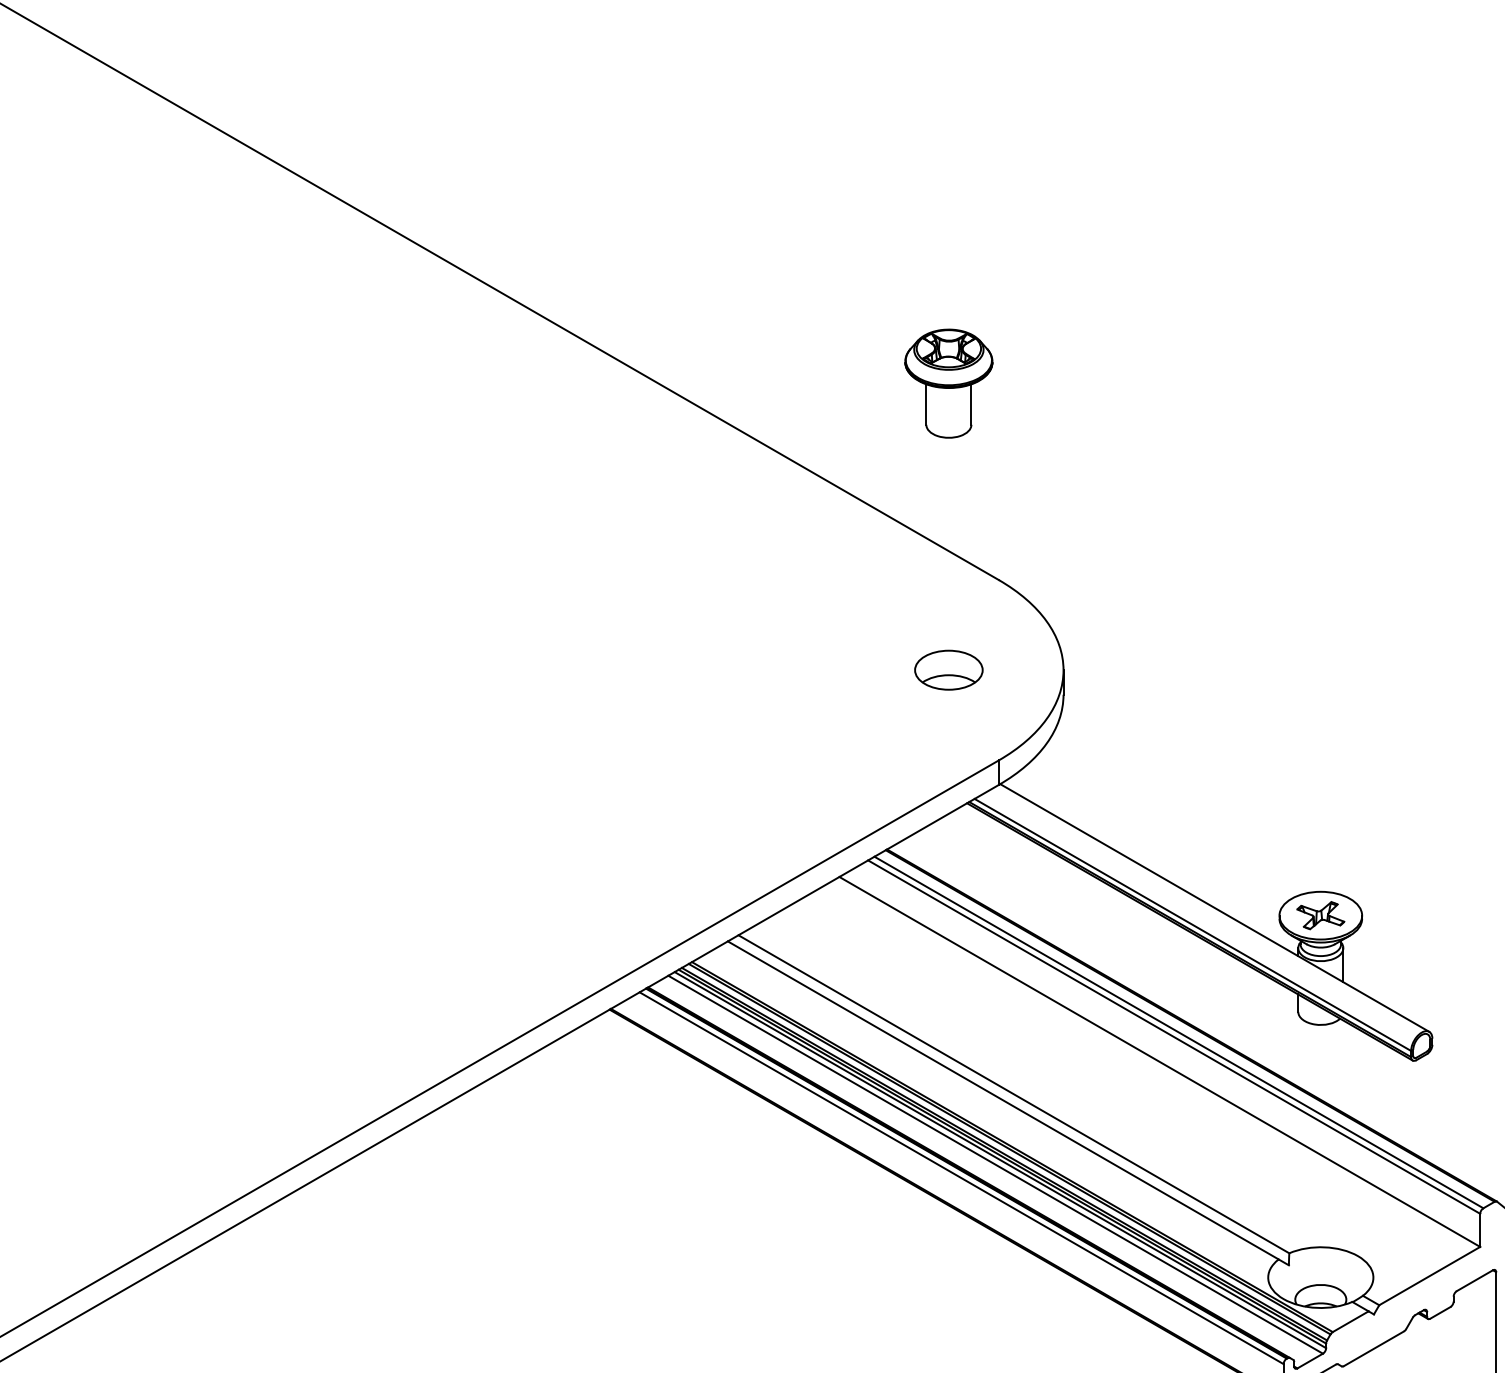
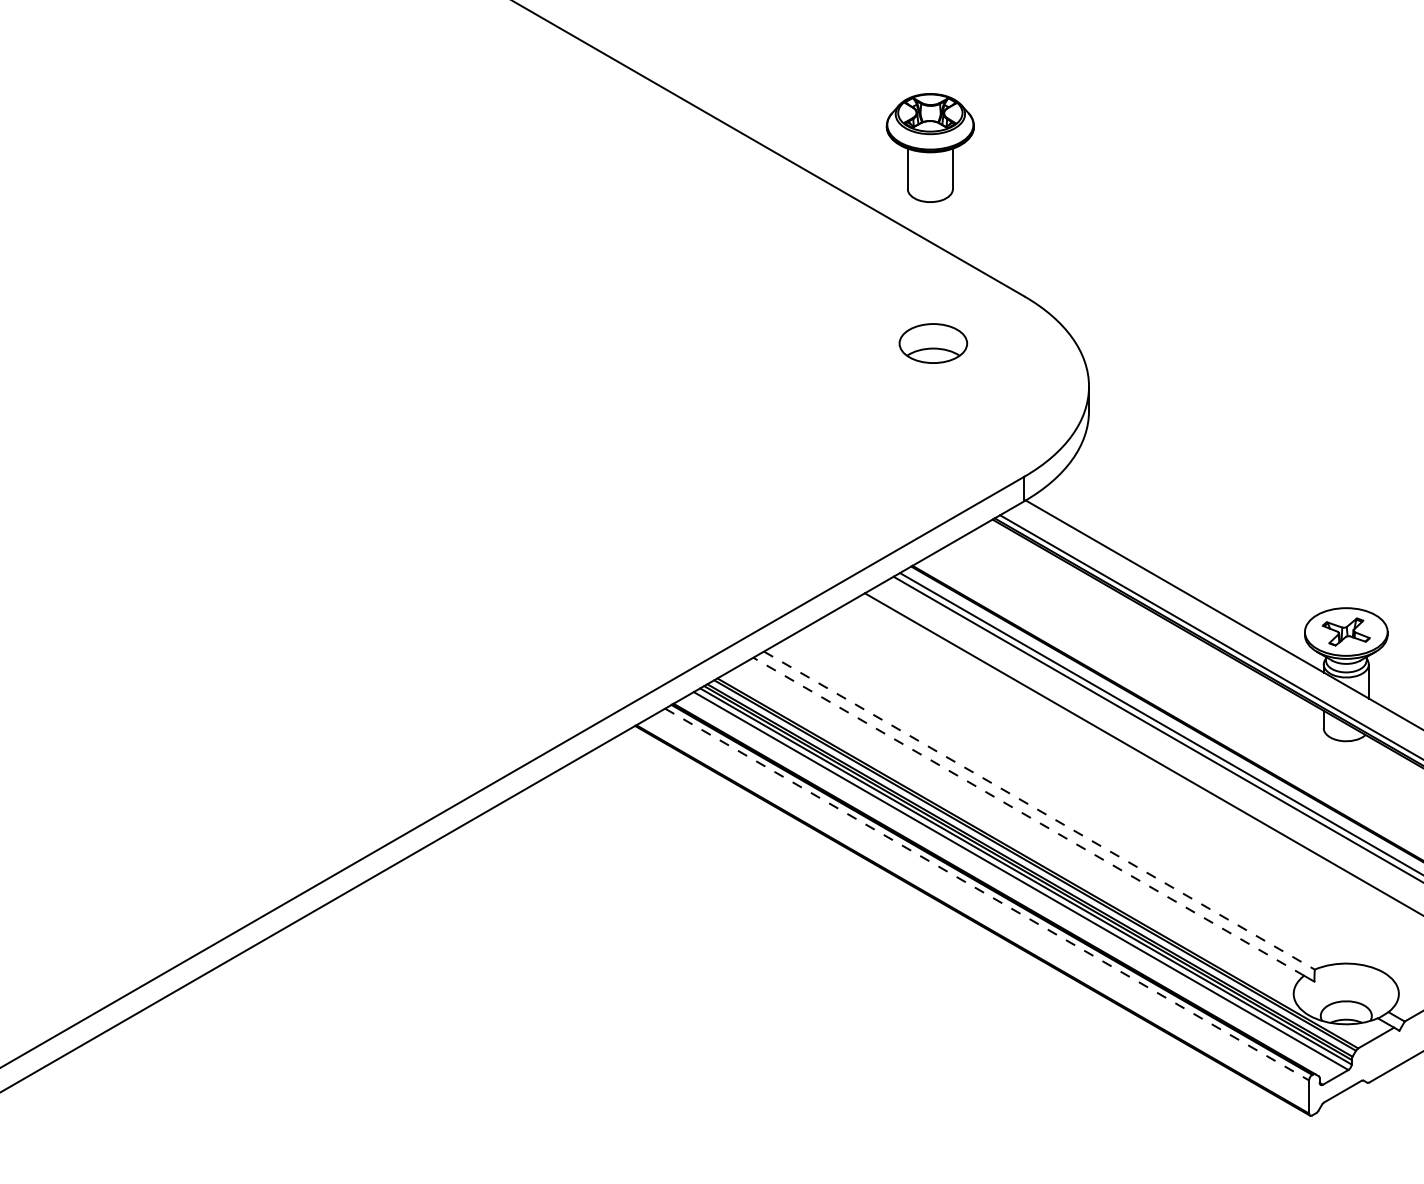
part: (948, 383) -> (929, 147), moved
part: (948, 669) -> (932, 342), moved
line: (1014, 1094) -> (1039, 810), solid -> dashed
line: (1002, 1100) -> (1027, 816), solid -> dashed
line: (961, 1178) -> (986, 894), solid -> dashed

